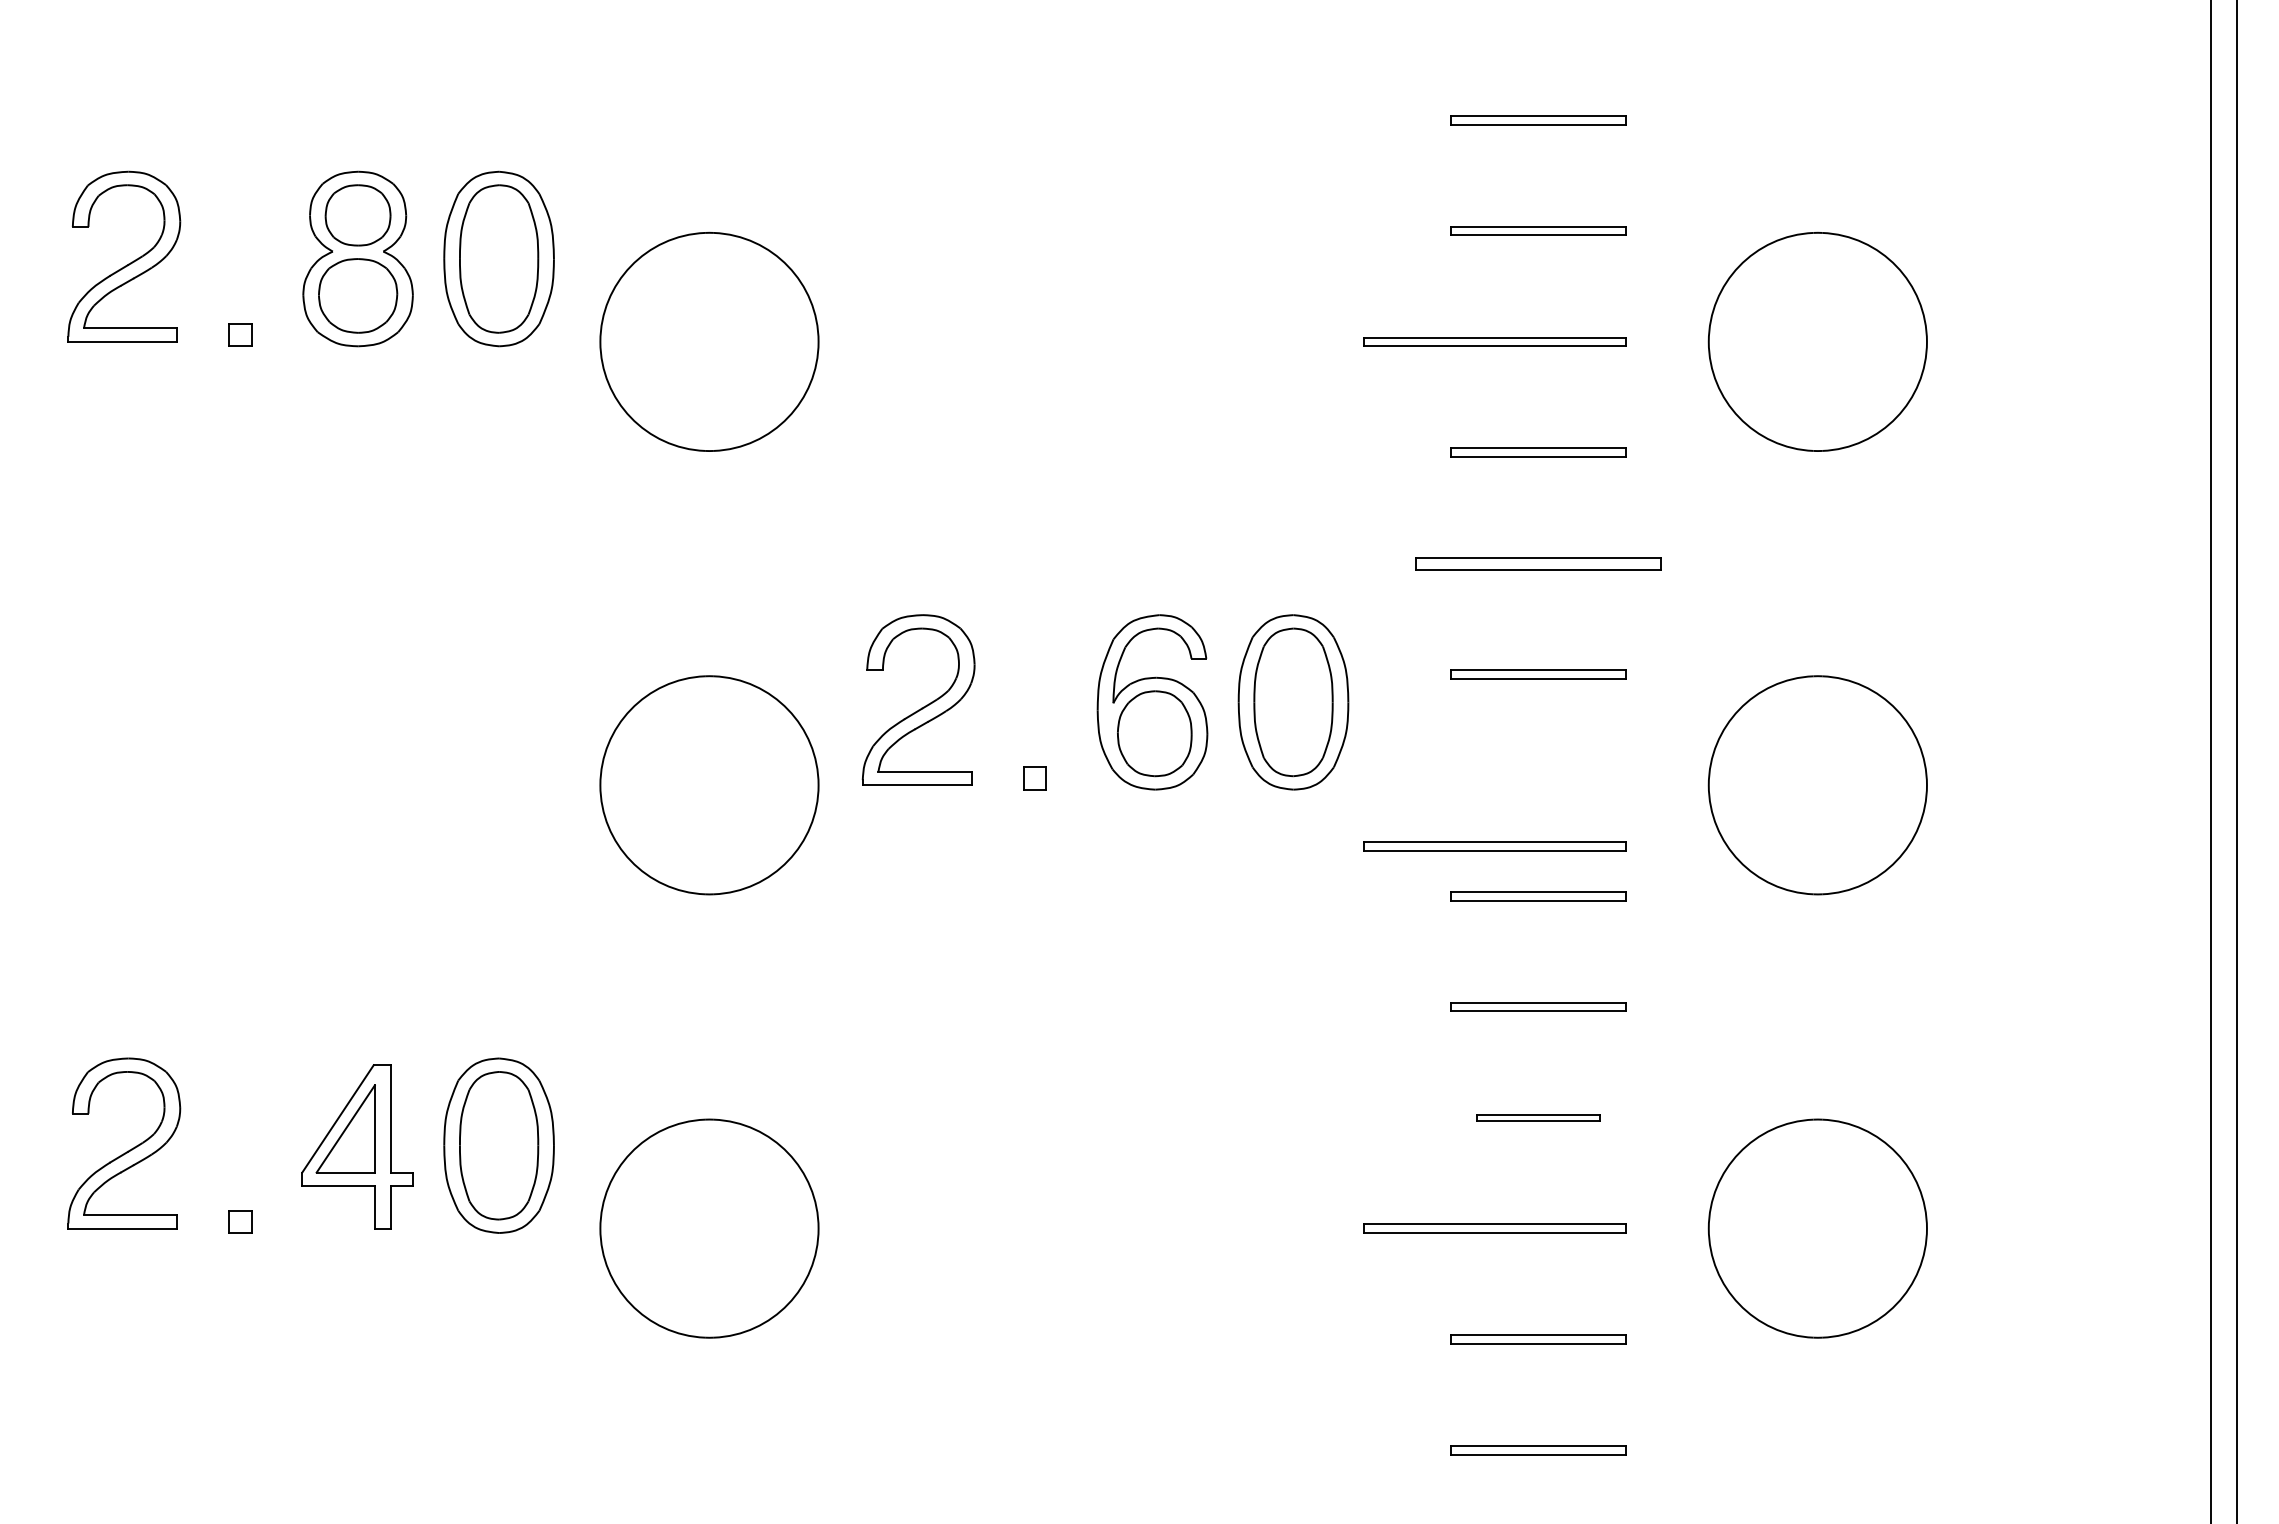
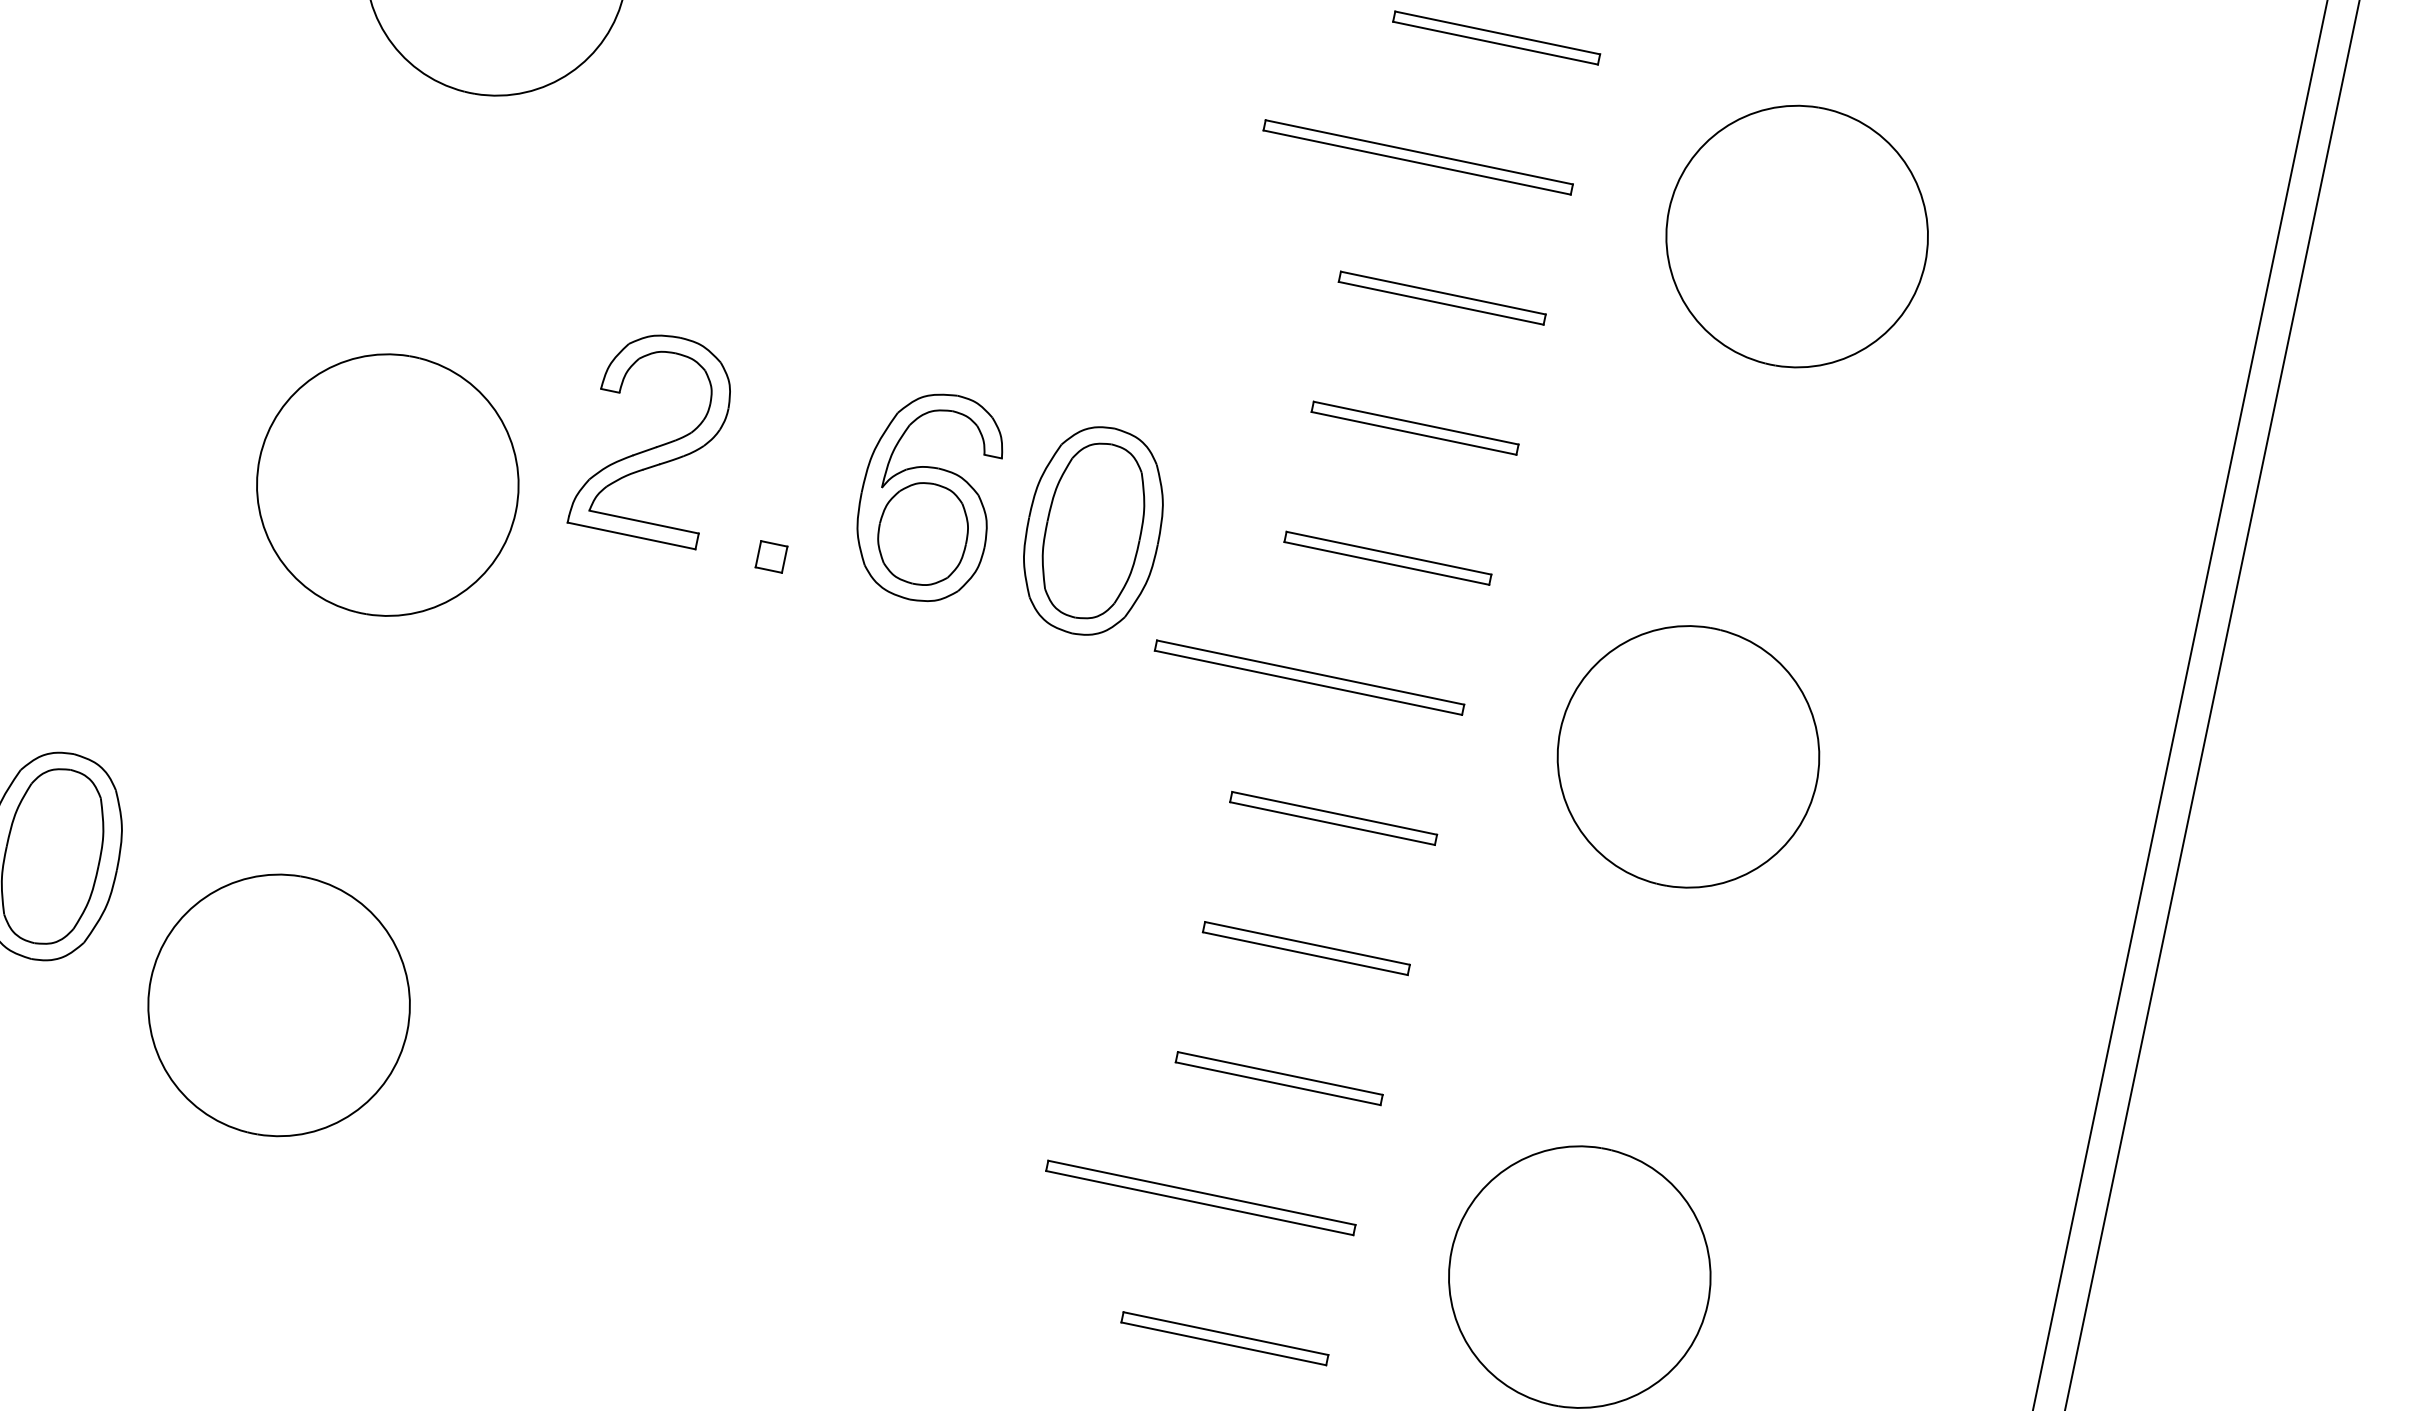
part: (1538, 563) -> (1415, 428), size x0.71
part: (1494, 846) -> (1308, 677), moved
part: (1538, 1117) -> (1279, 1078), size x1.43

